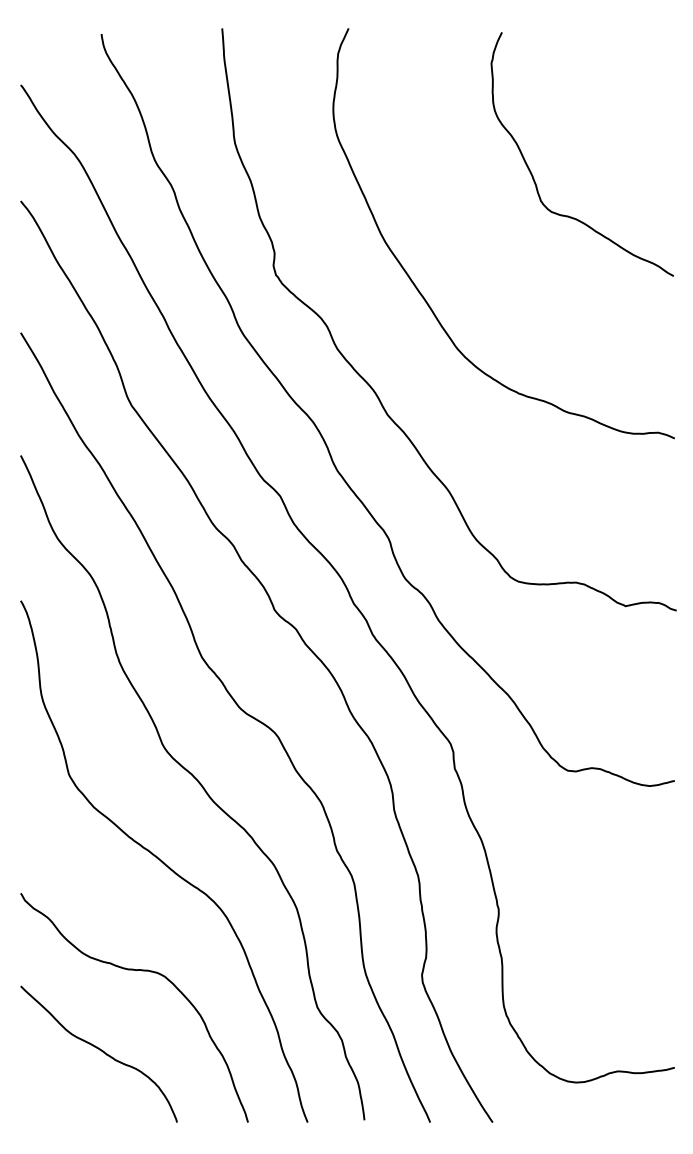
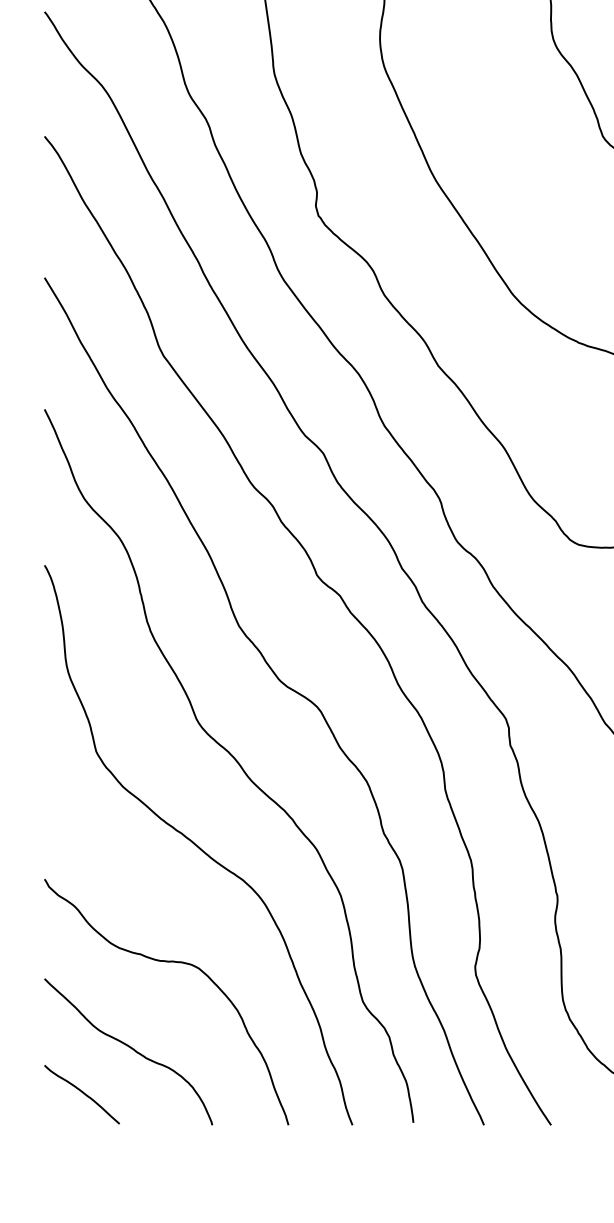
curve: (55, 1092) -> (81, 1092), added

